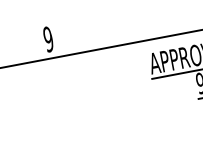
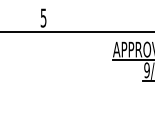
text: (48, 38) -> (43, 17), 9 -> 5

